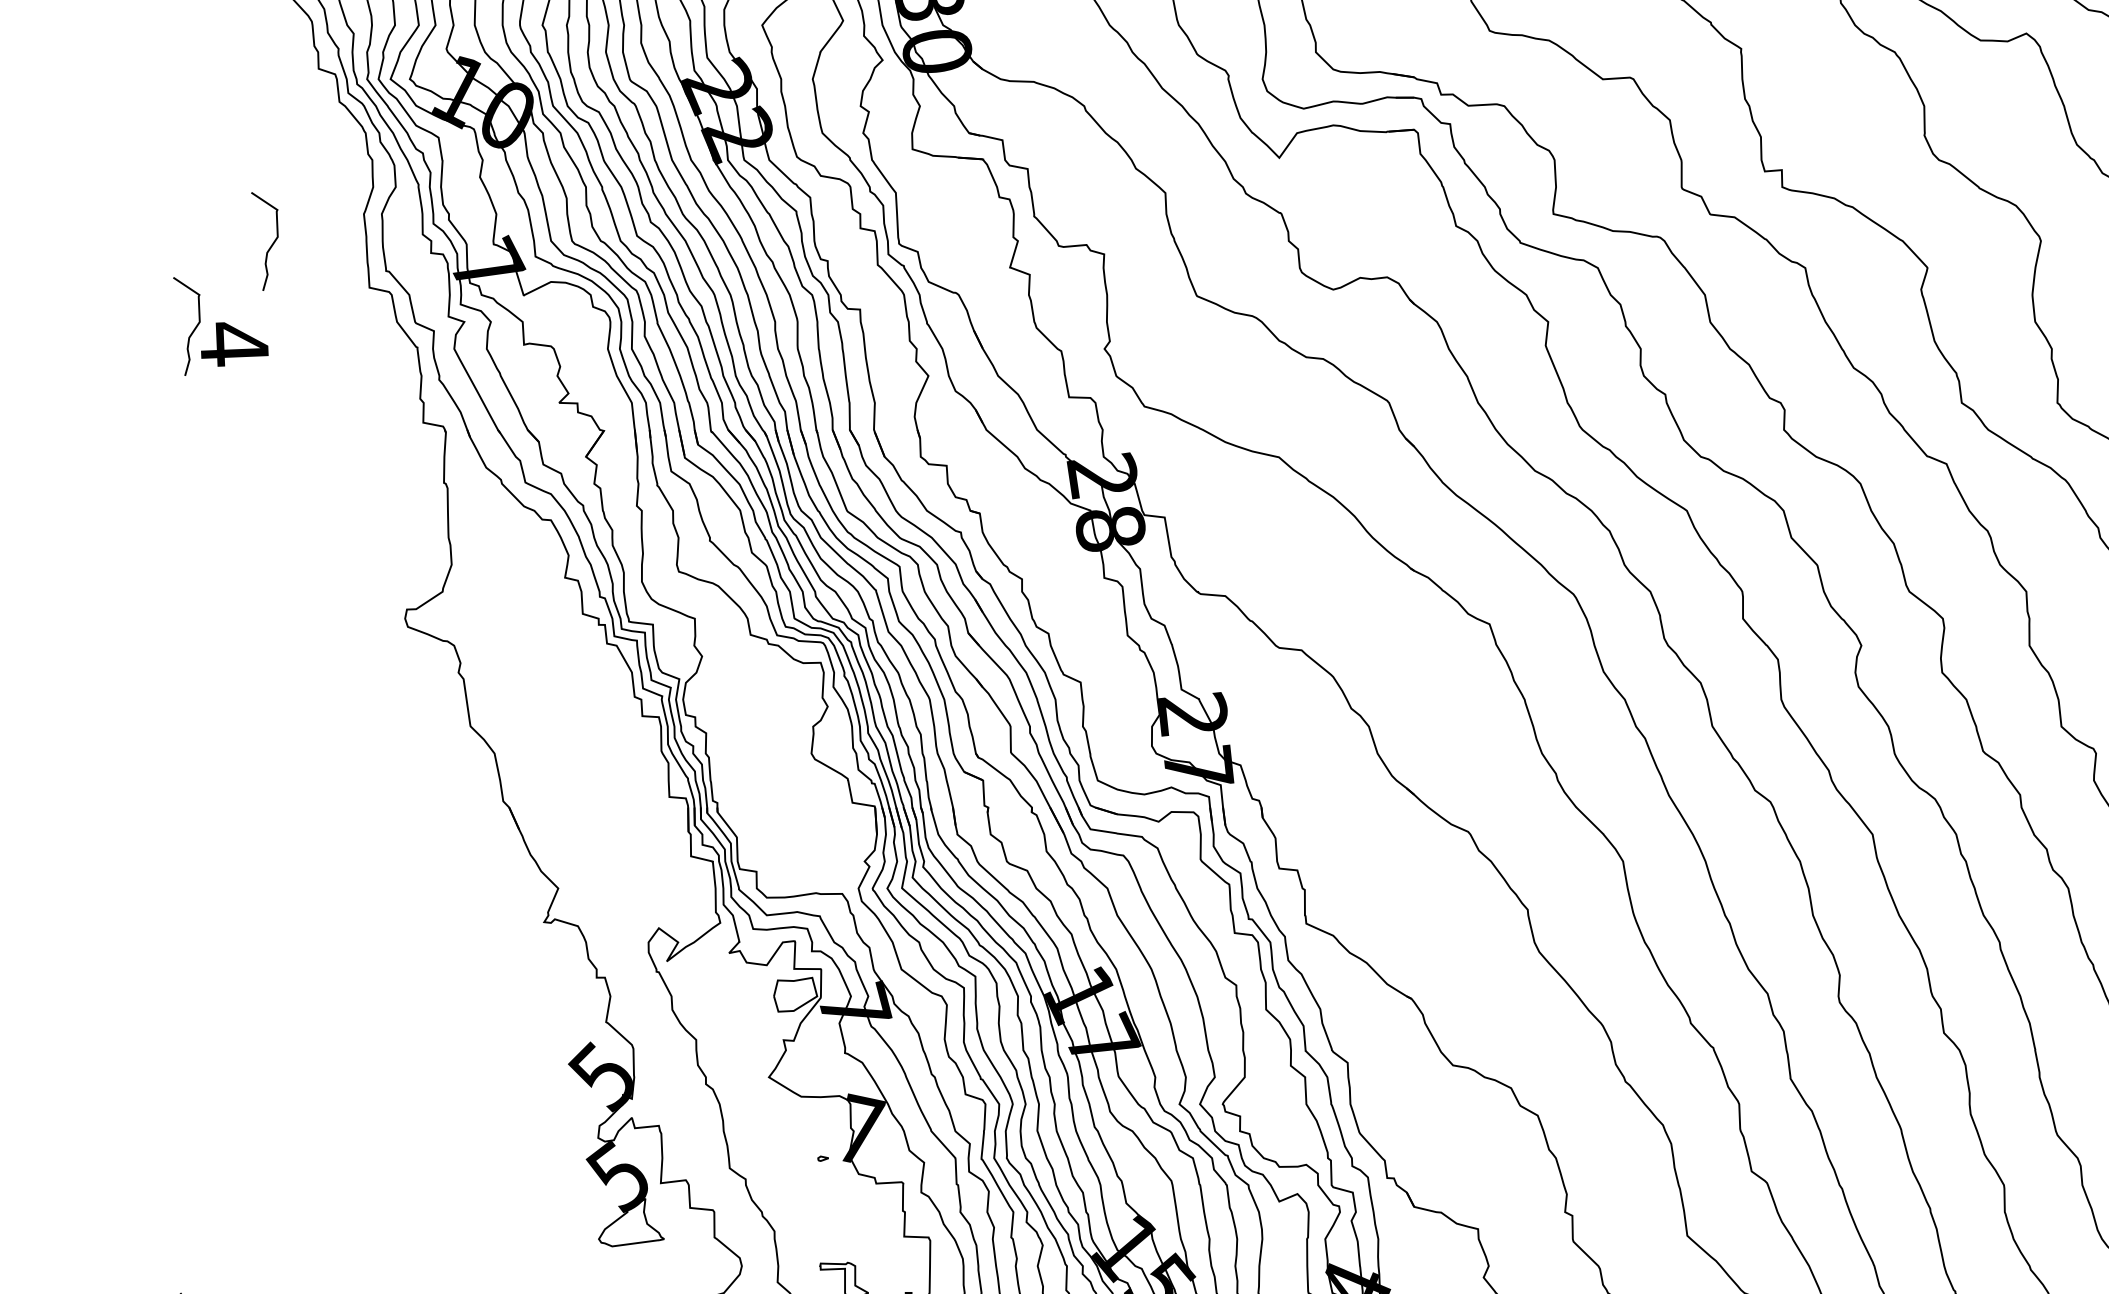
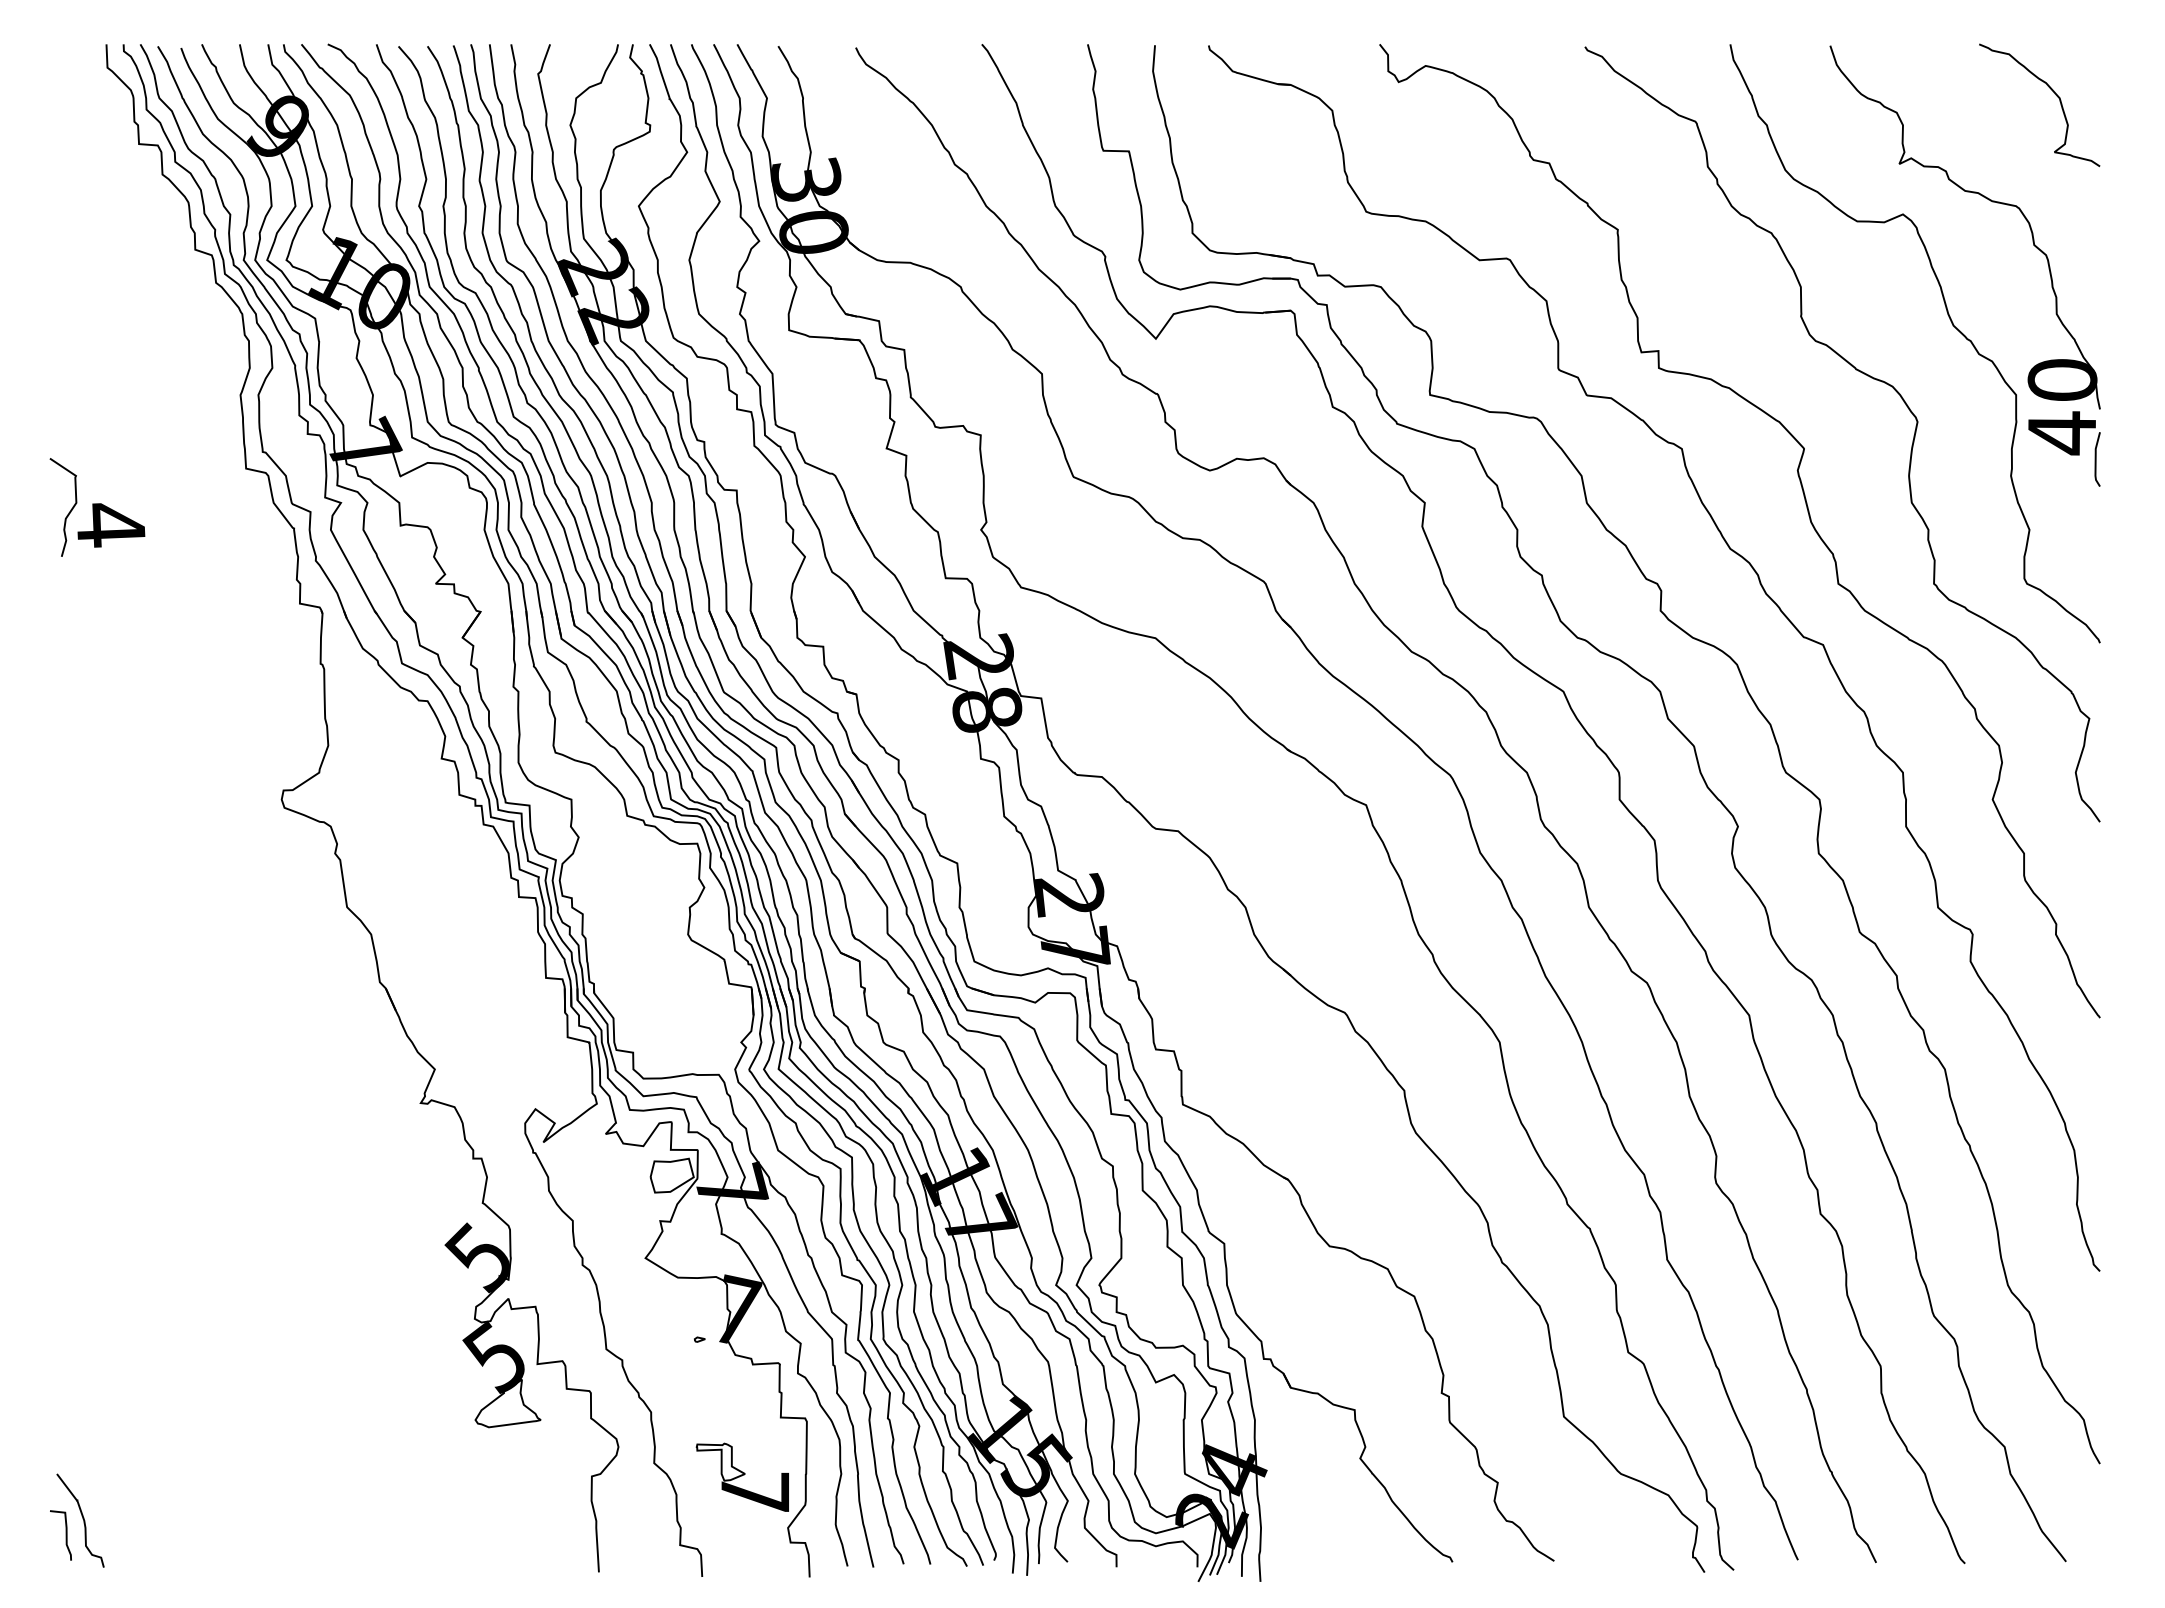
curve: (269, 246) -> (146, 427), removed

